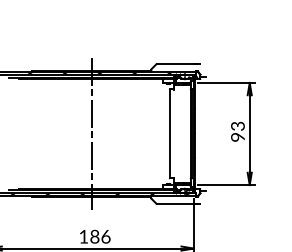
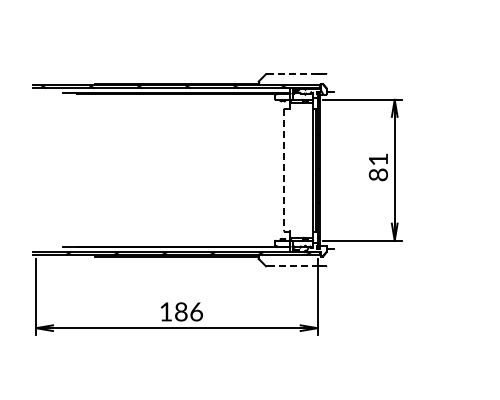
line: (175, 64) -> (292, 74), solid -> dashed
text: (237, 131) -> (378, 167), 93 -> 81
line: (91, 134) -> (176, 170), removed
line: (169, 134) -> (284, 170), solid -> dashed
line: (175, 203) -> (292, 266), solid -> dashed

